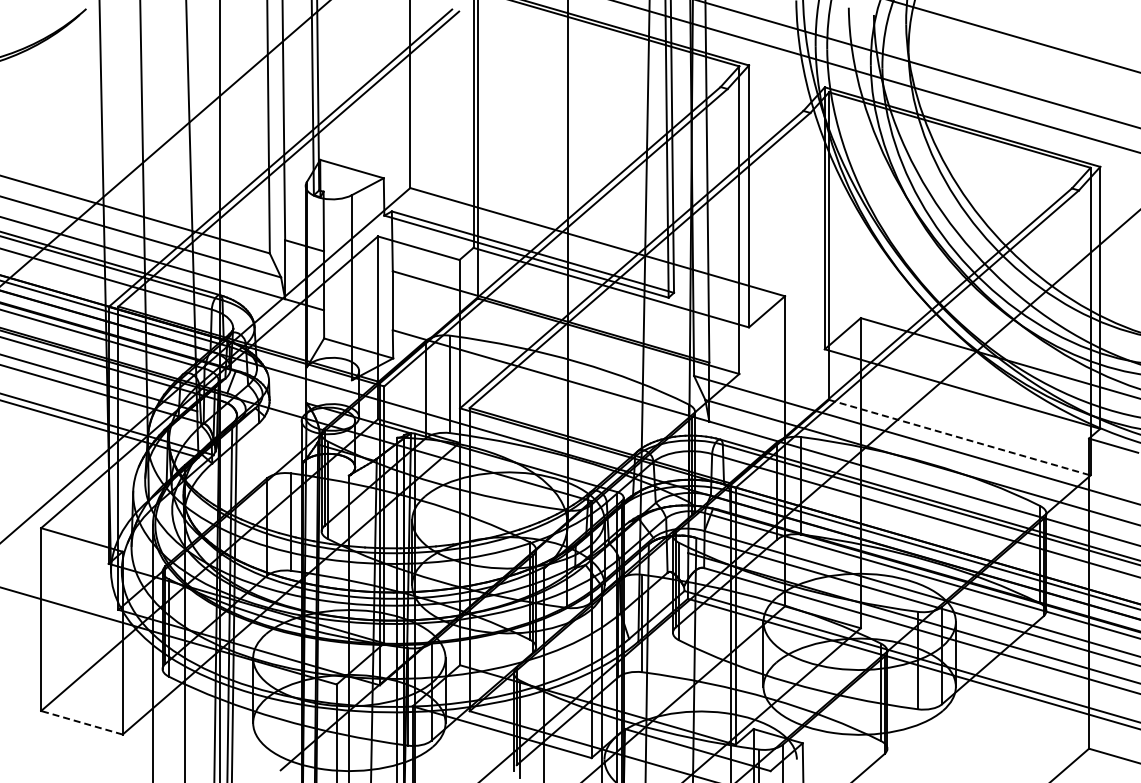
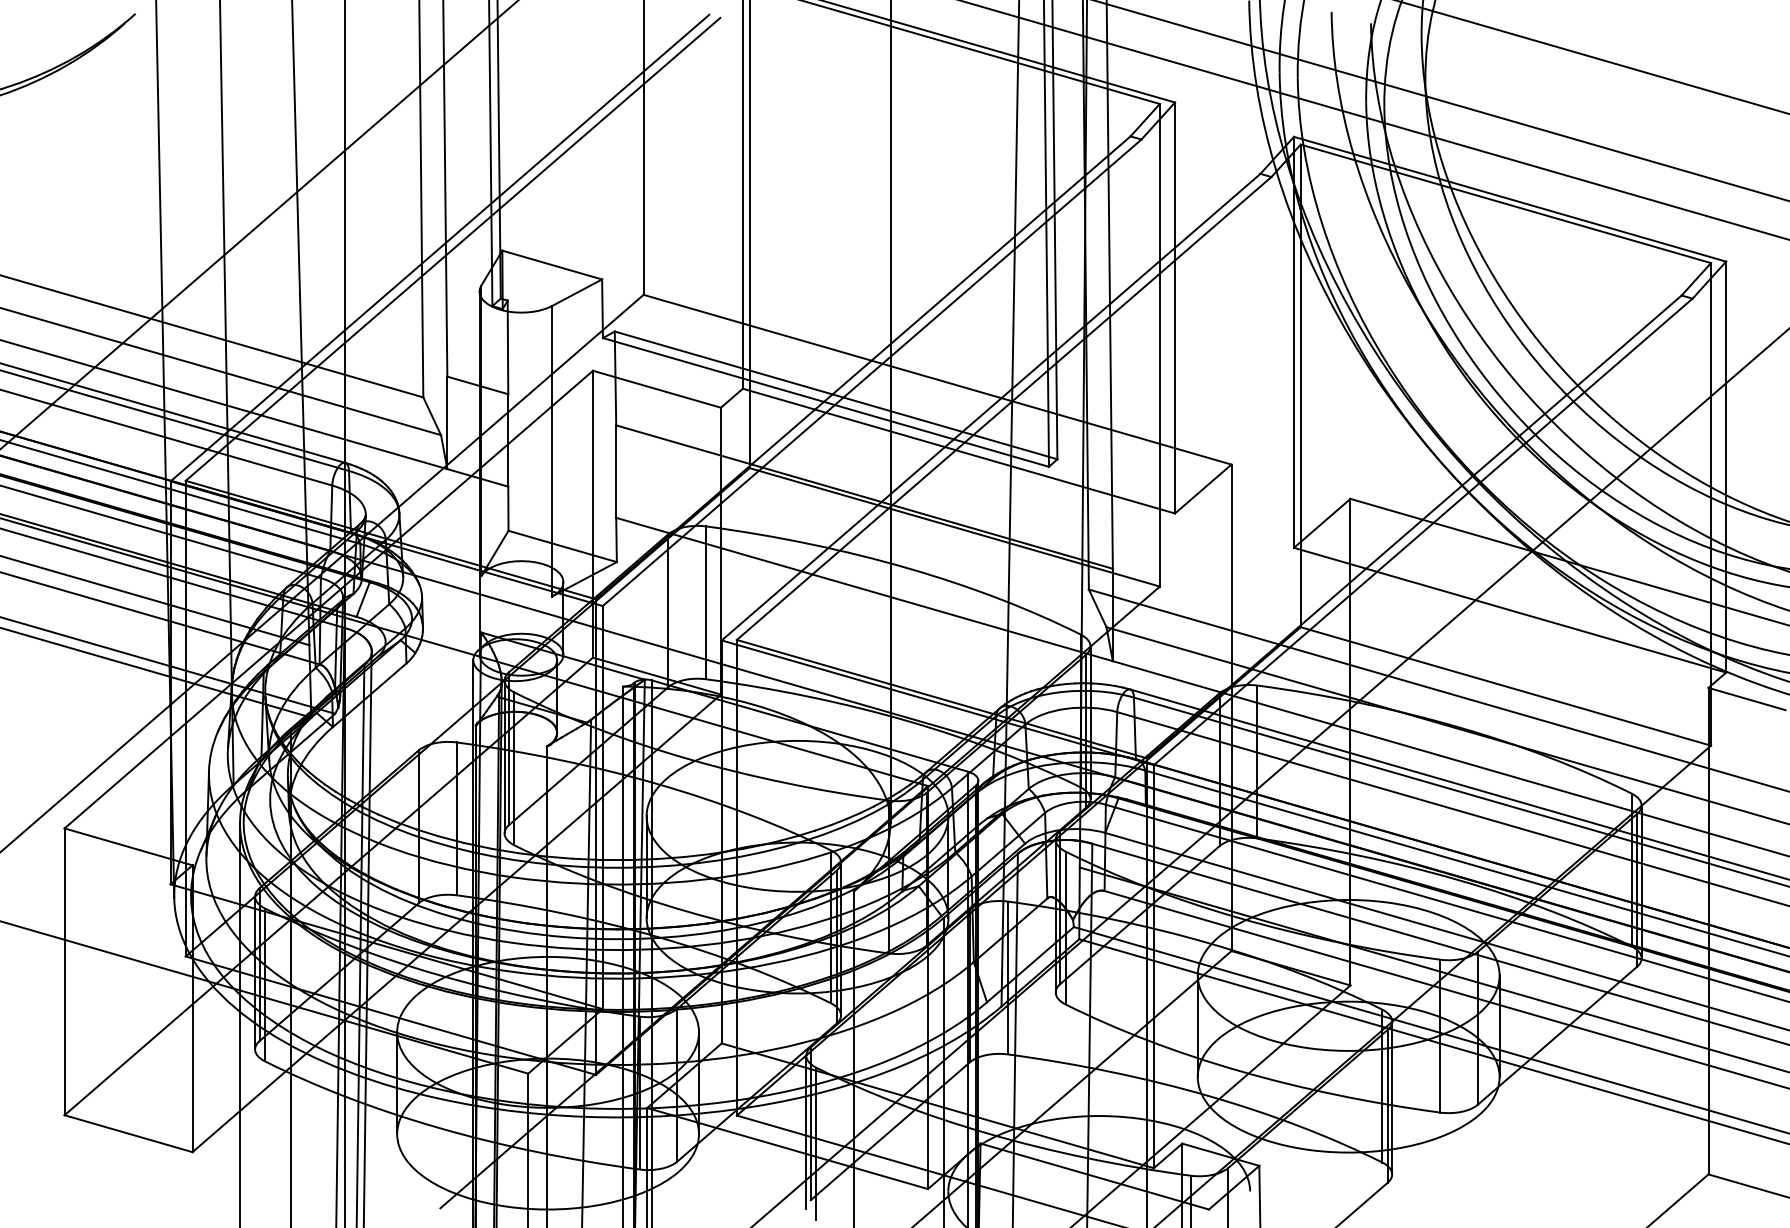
line: (960, 437) -> (1506, 686), dashed -> solid
line: (81, 722) -> (127, 1133), dashed -> solid

